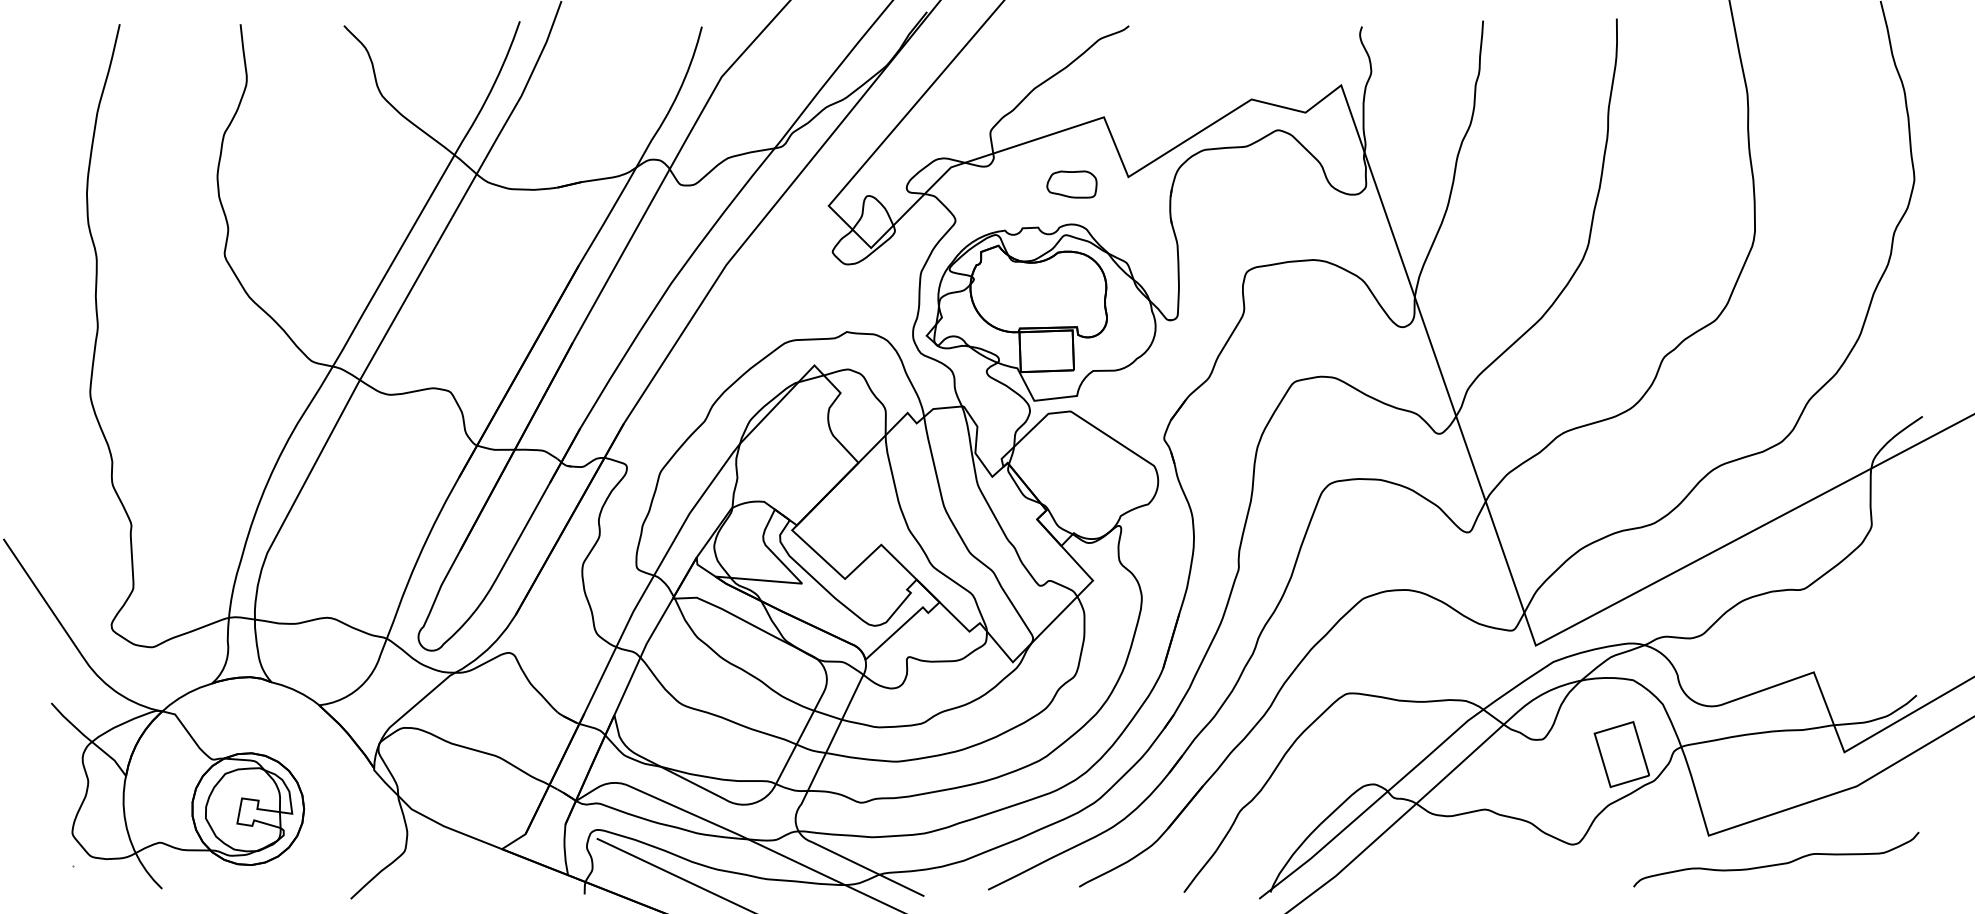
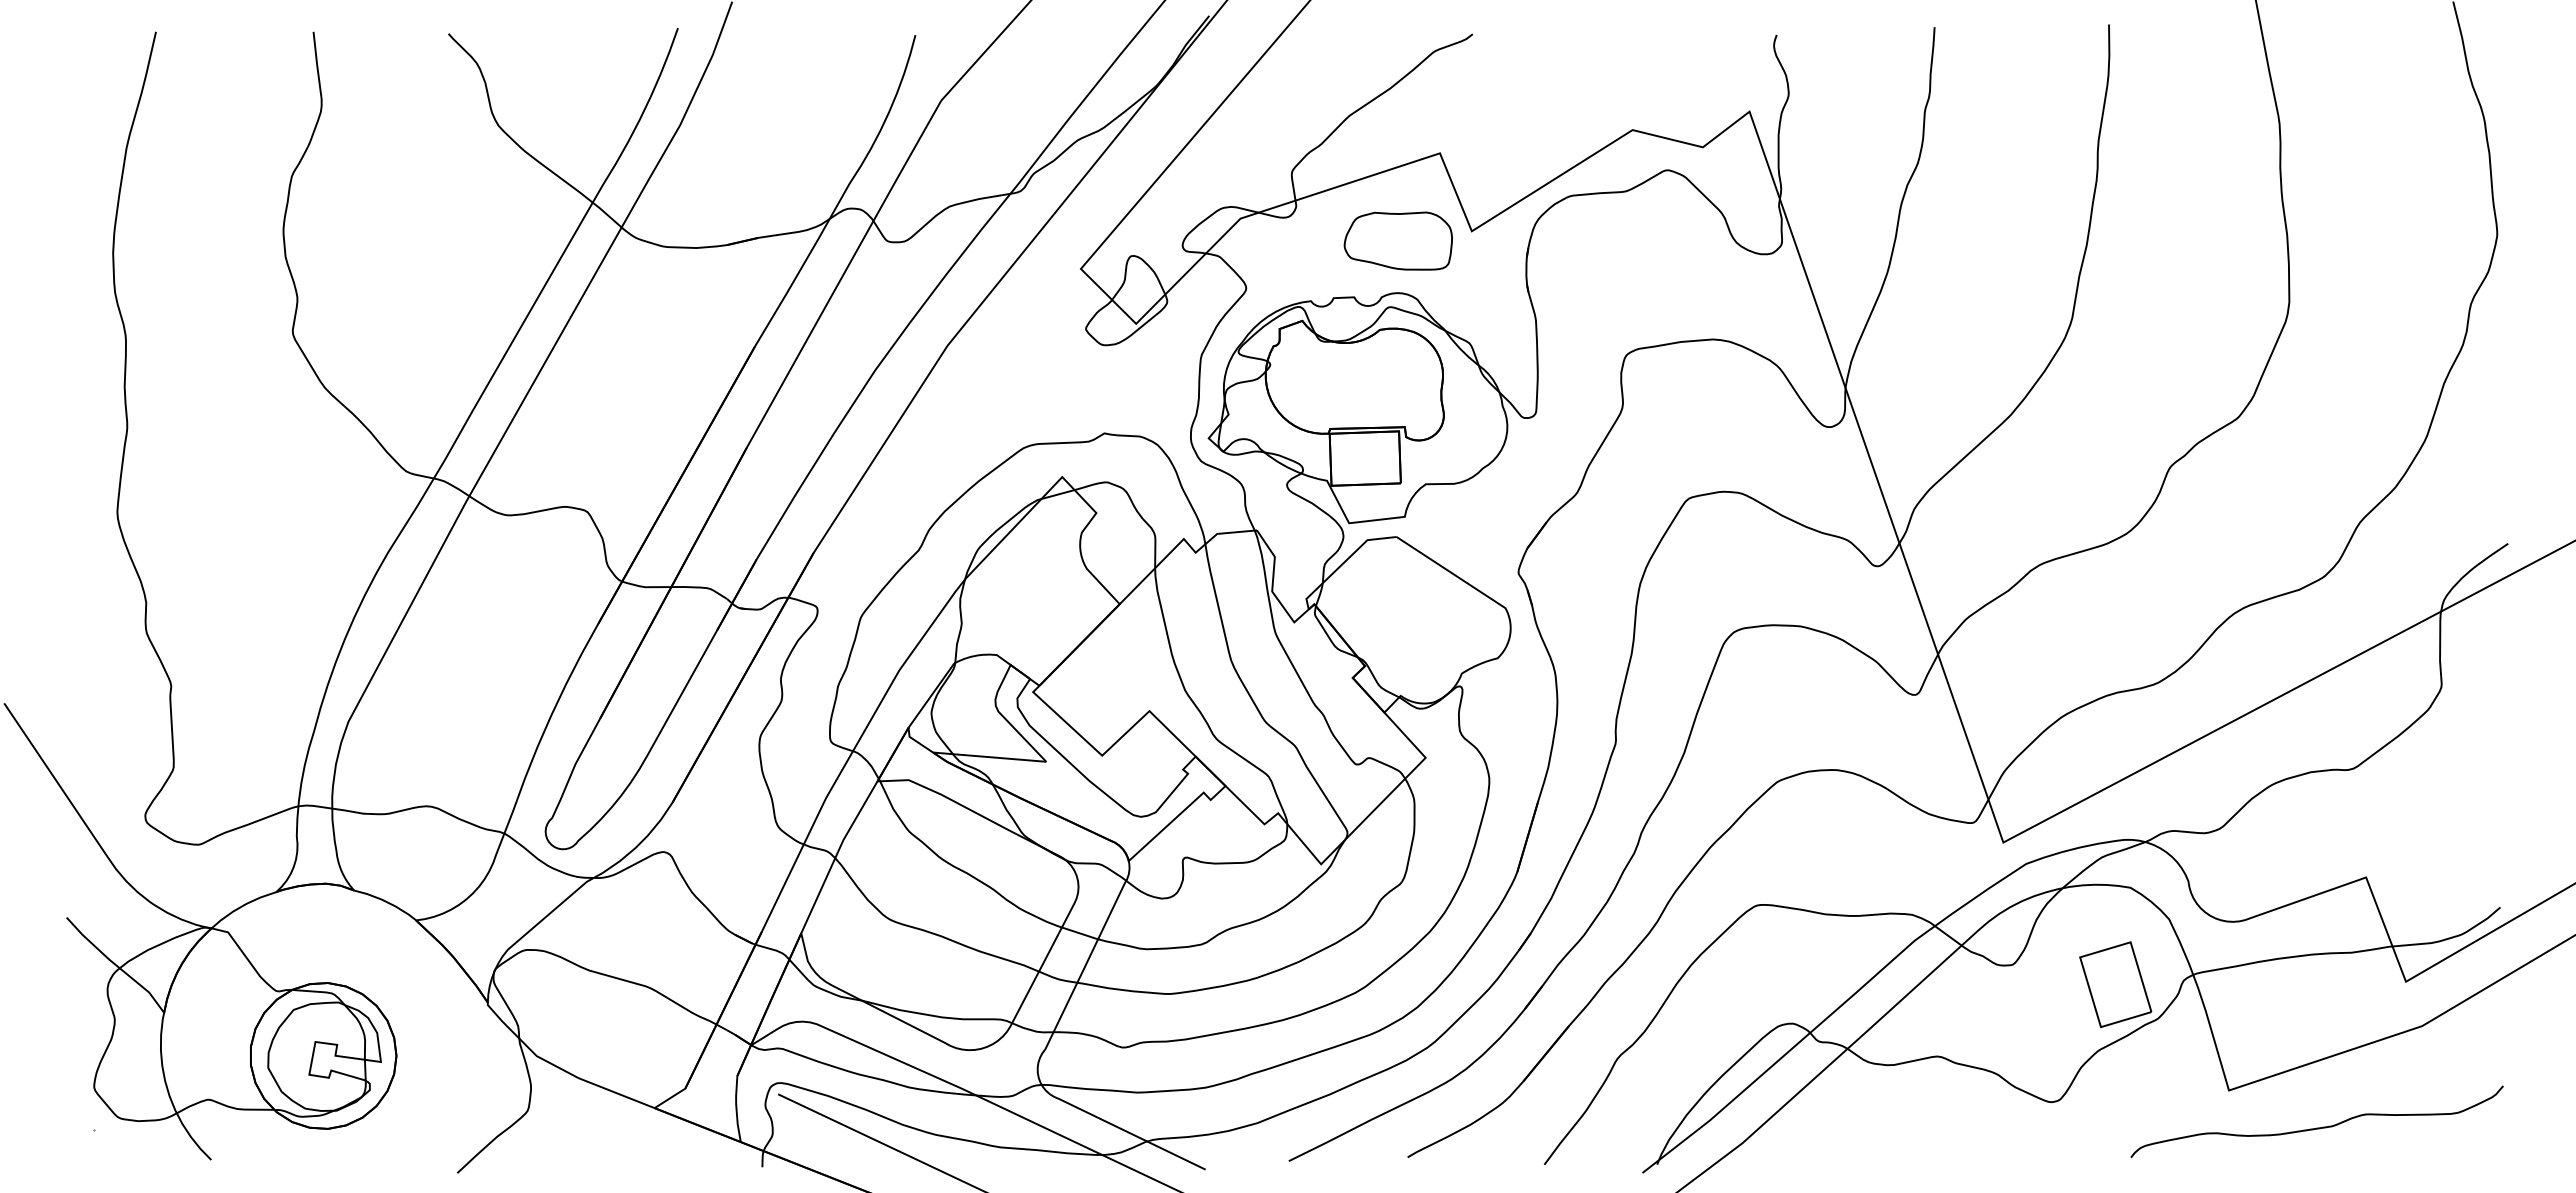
part: (1071, 184) -> (1397, 240), size x1.67

